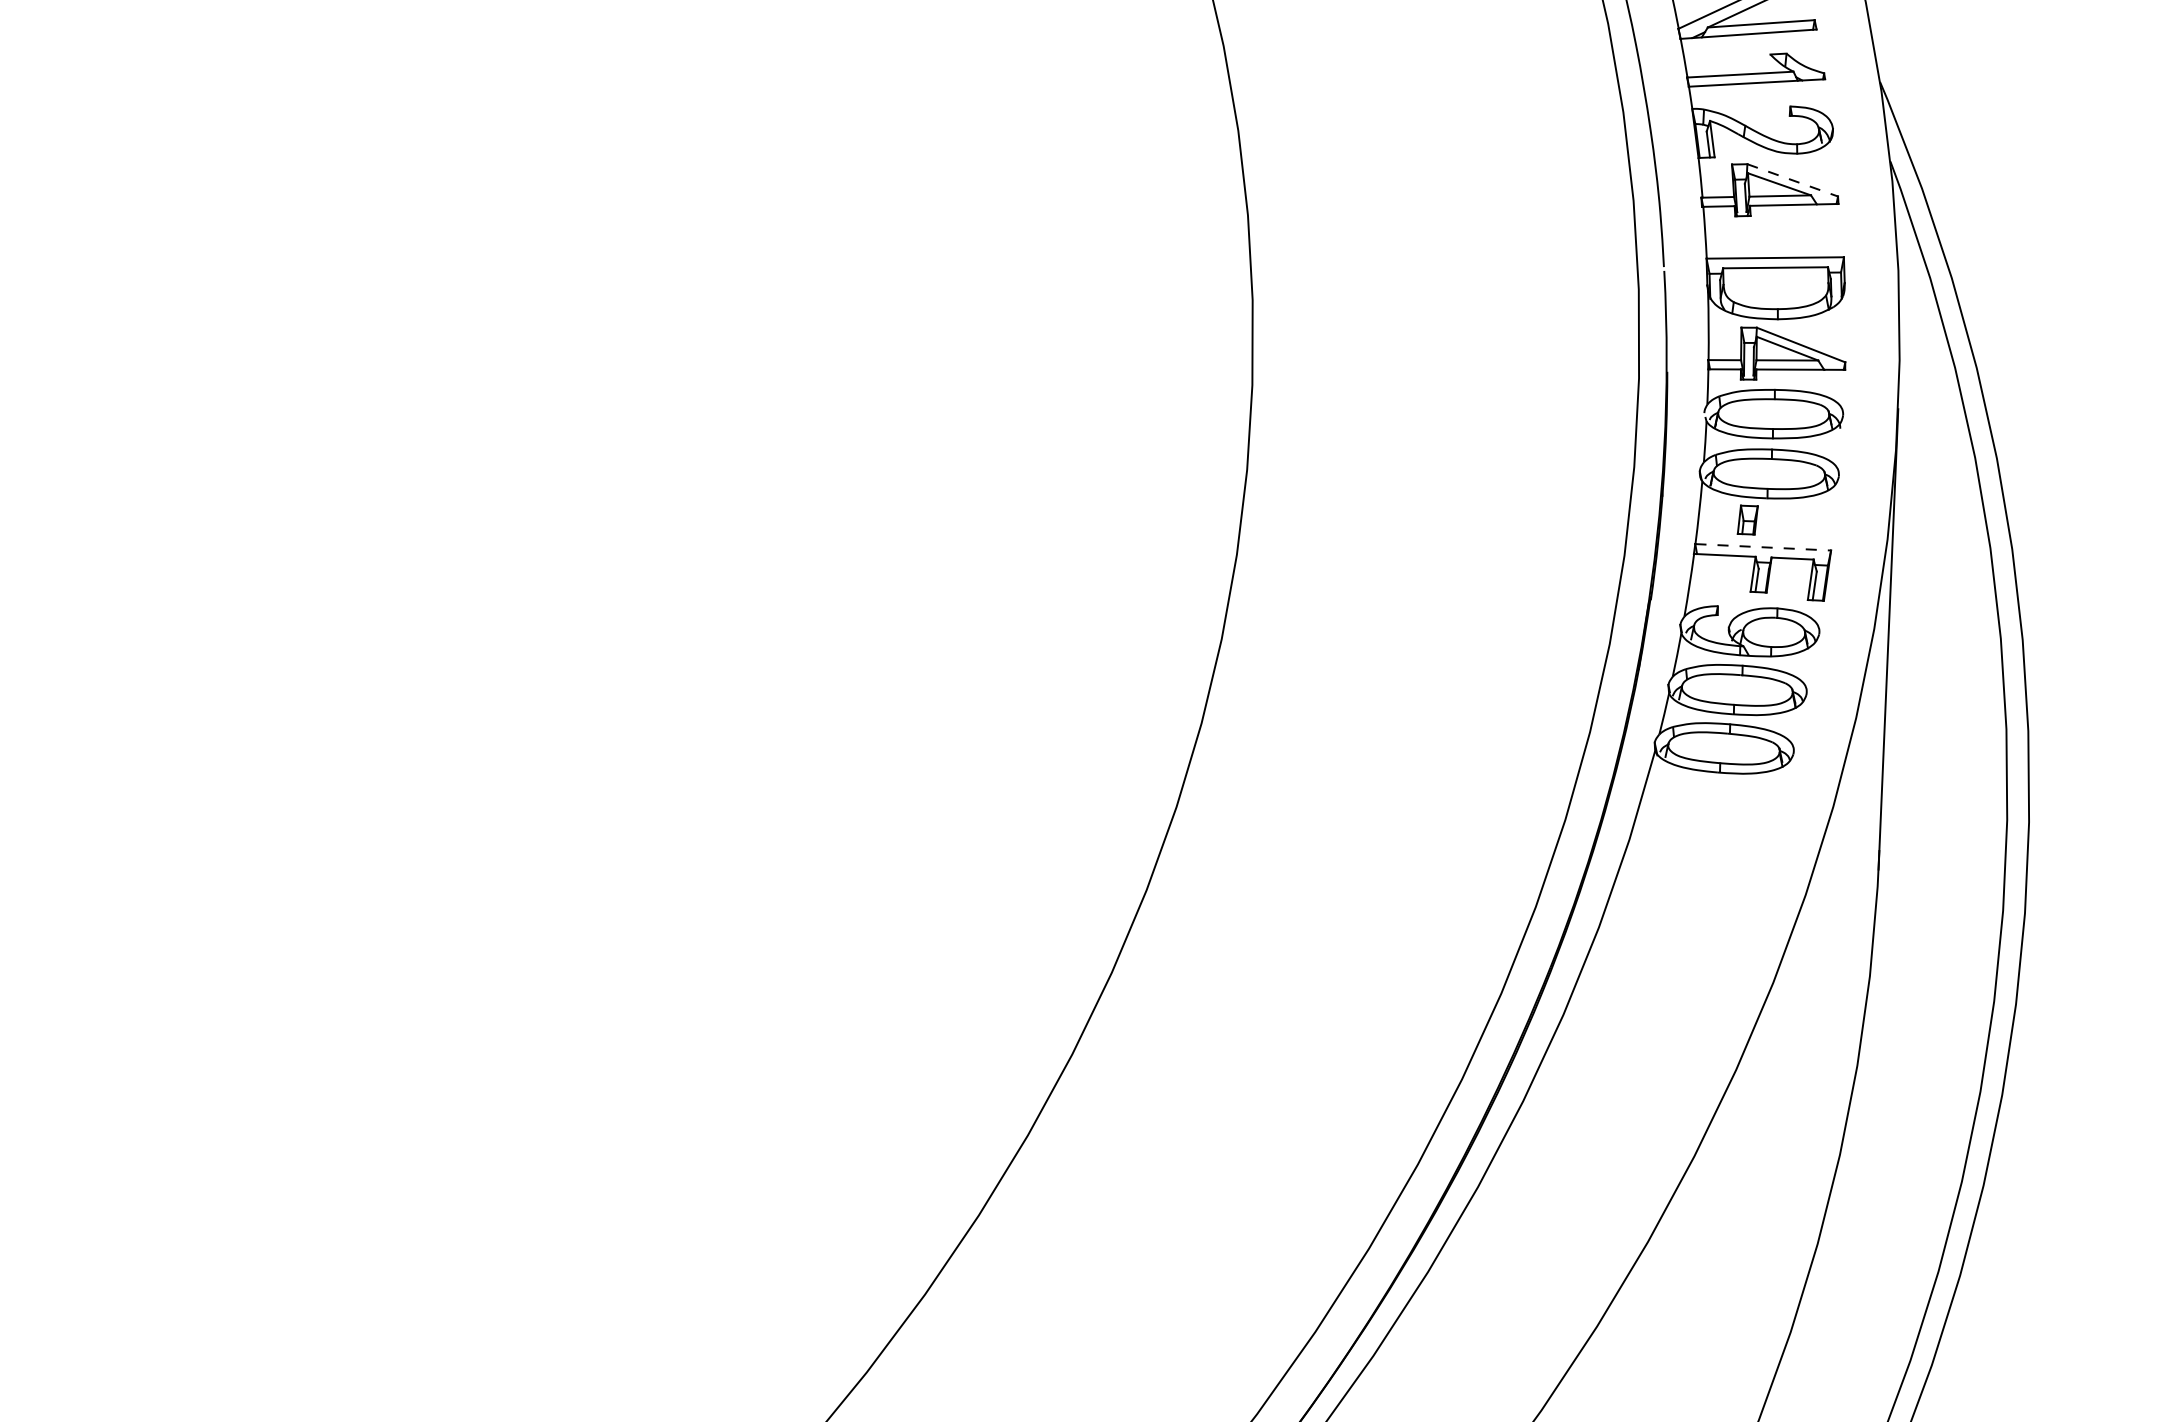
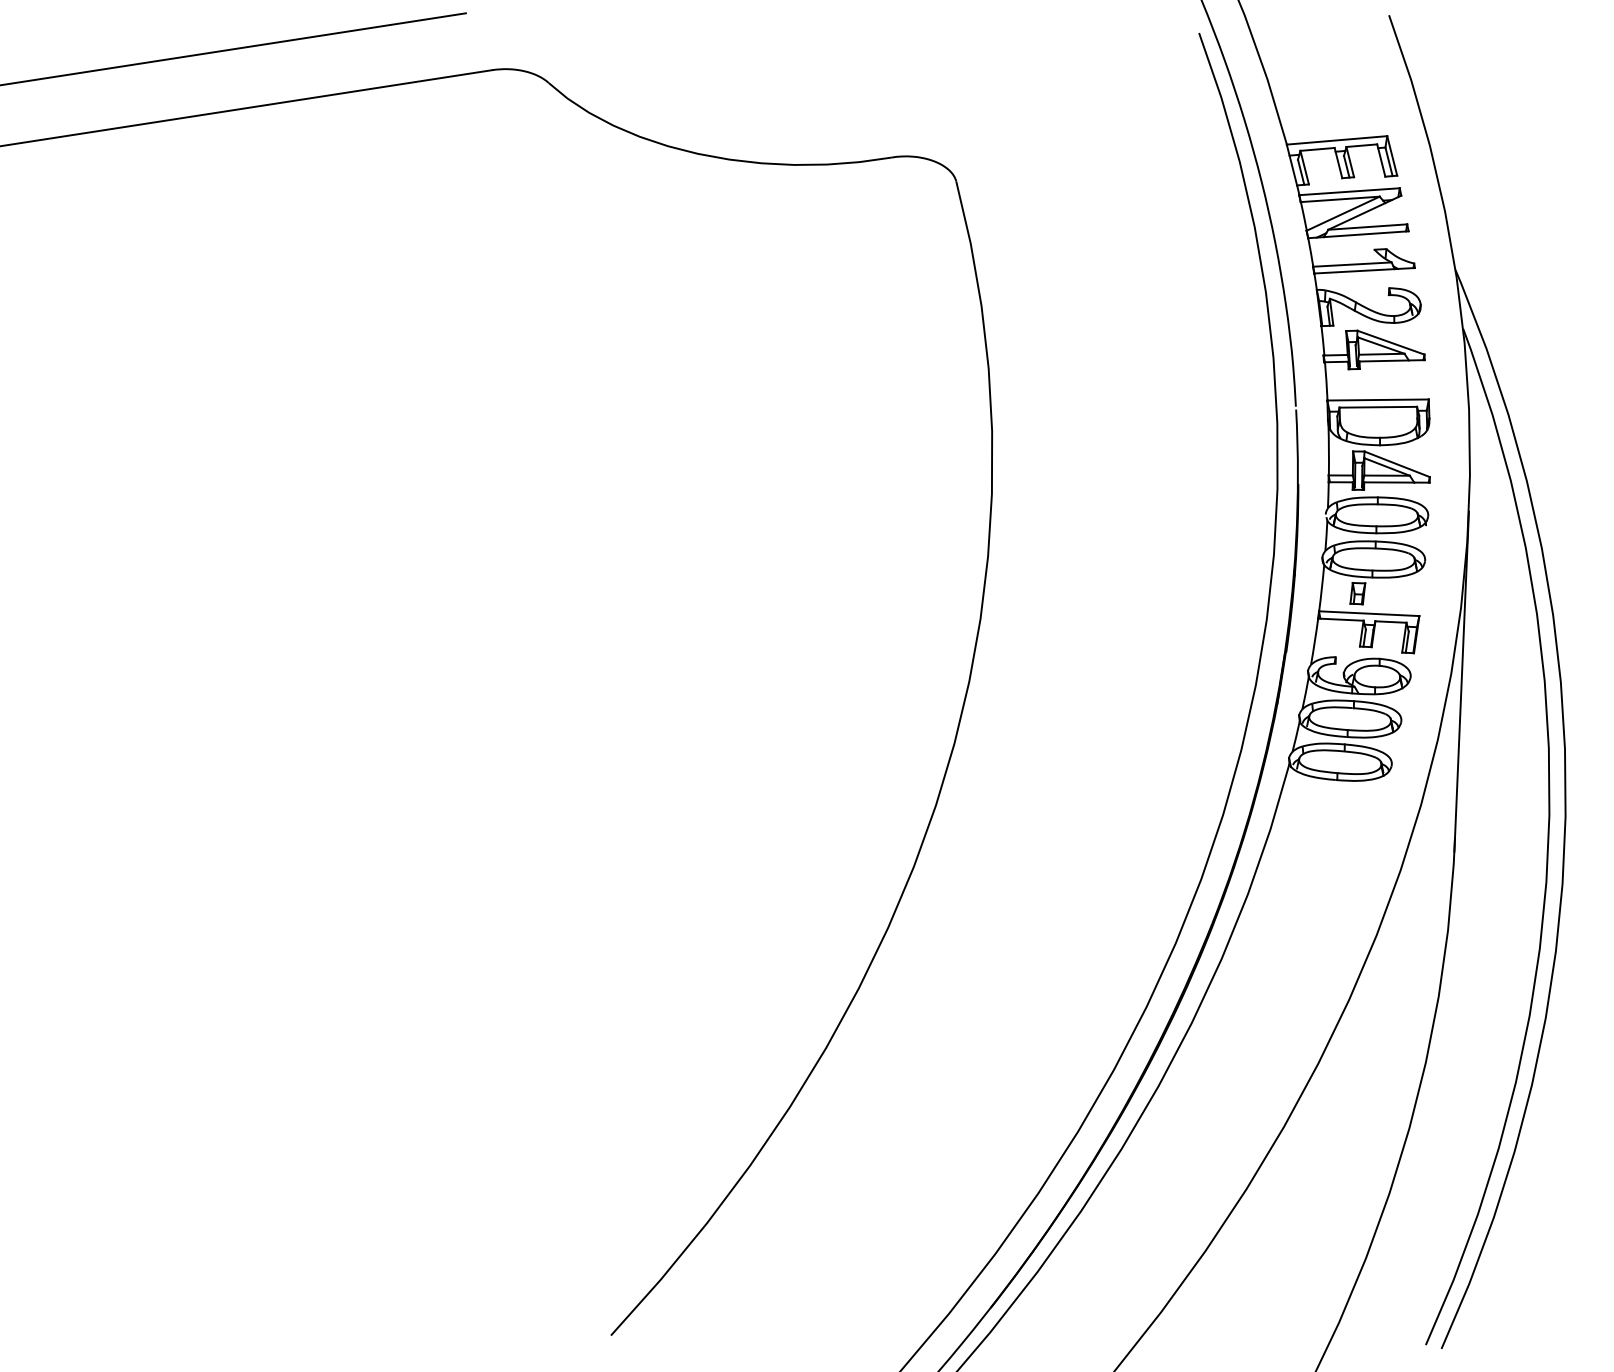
line: (1793, 180) -> (1391, 342), dashed -> solid
line: (1763, 547) -> (1369, 613), dashed -> solid

